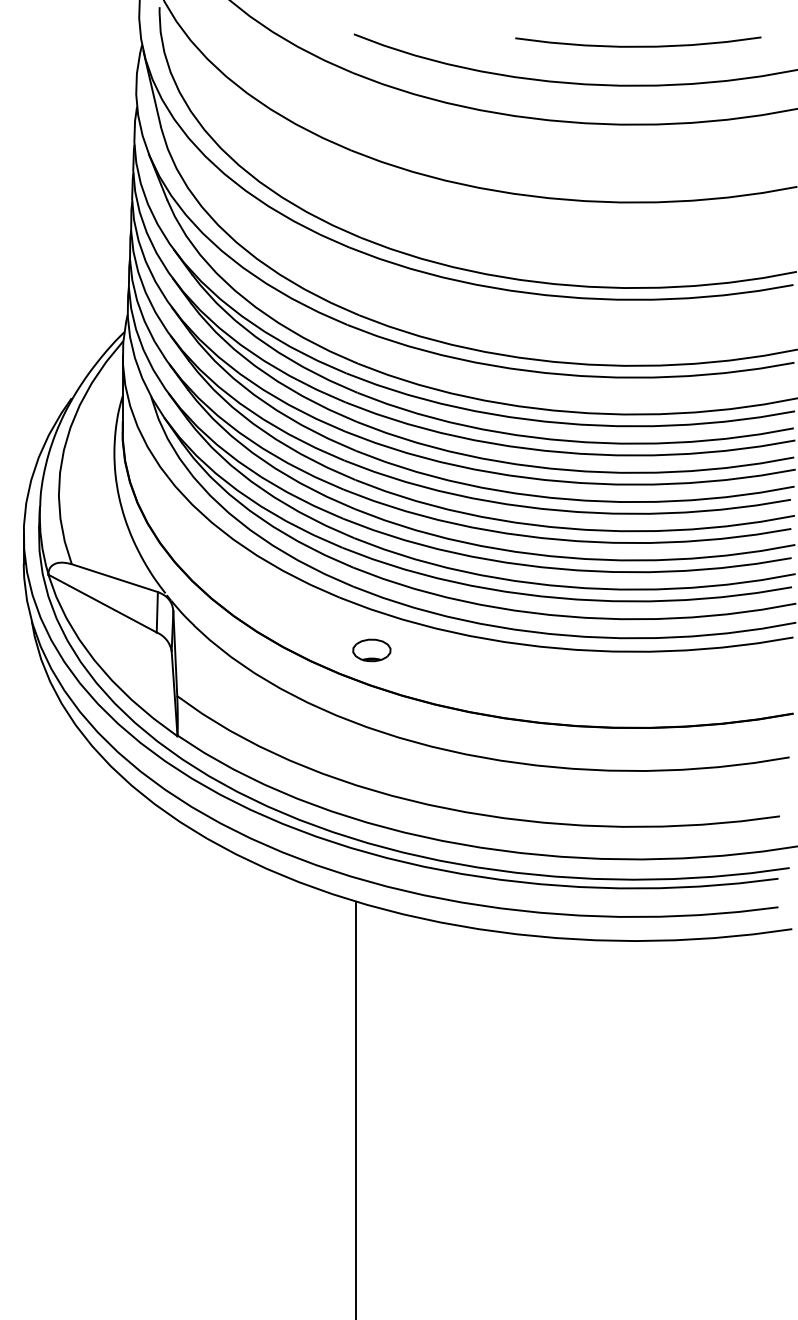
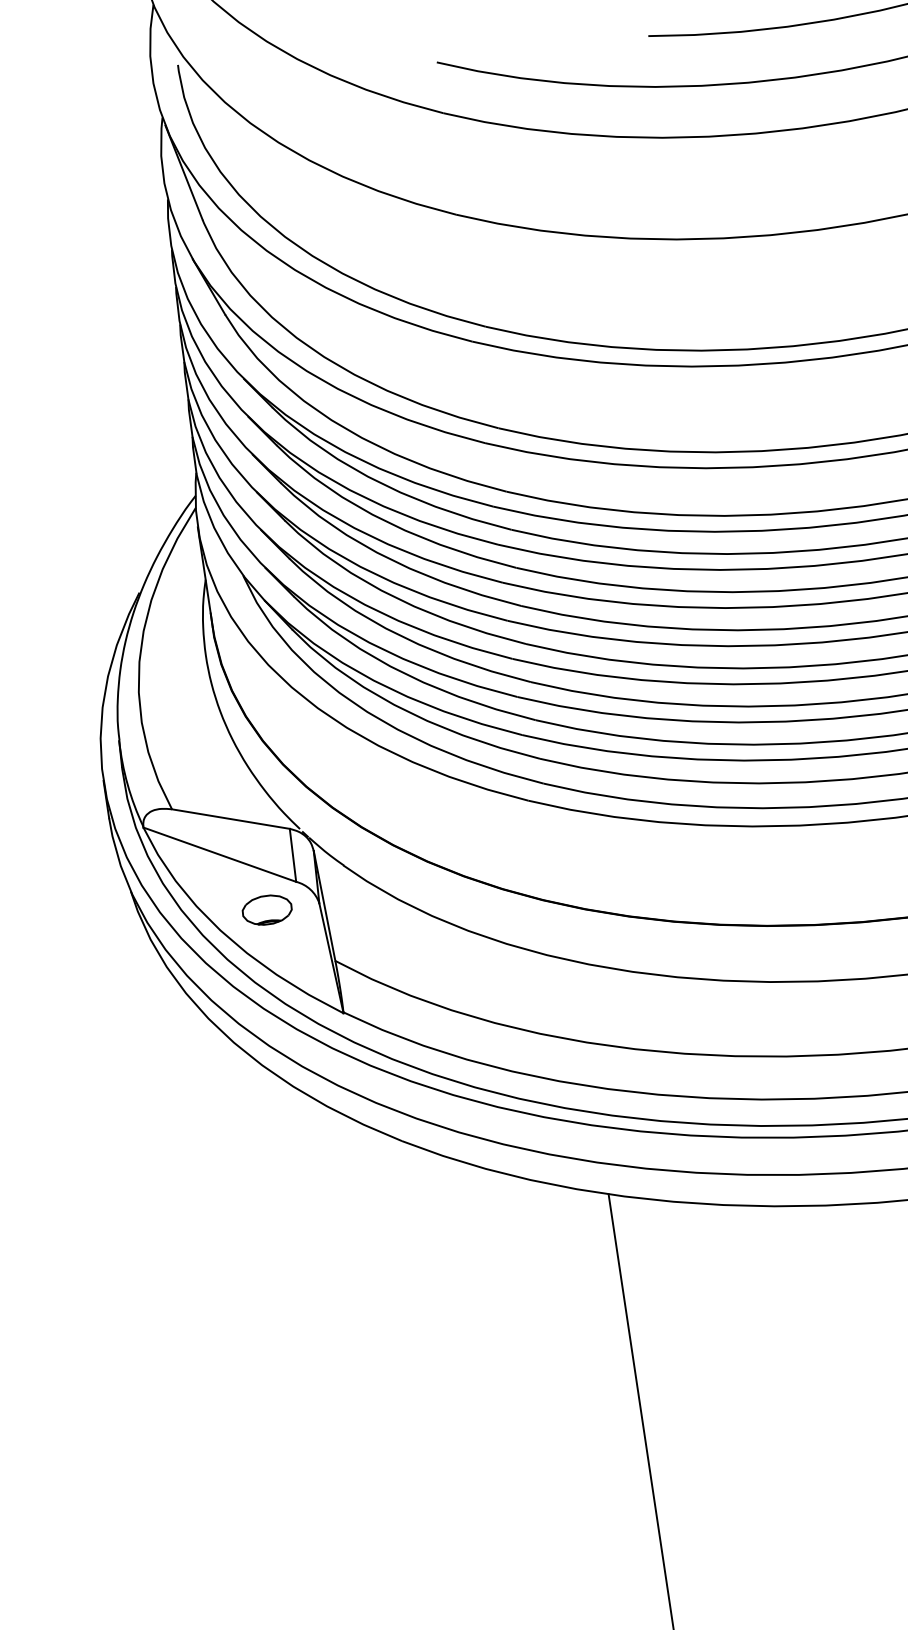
part: (371, 650) -> (266, 910), moved

